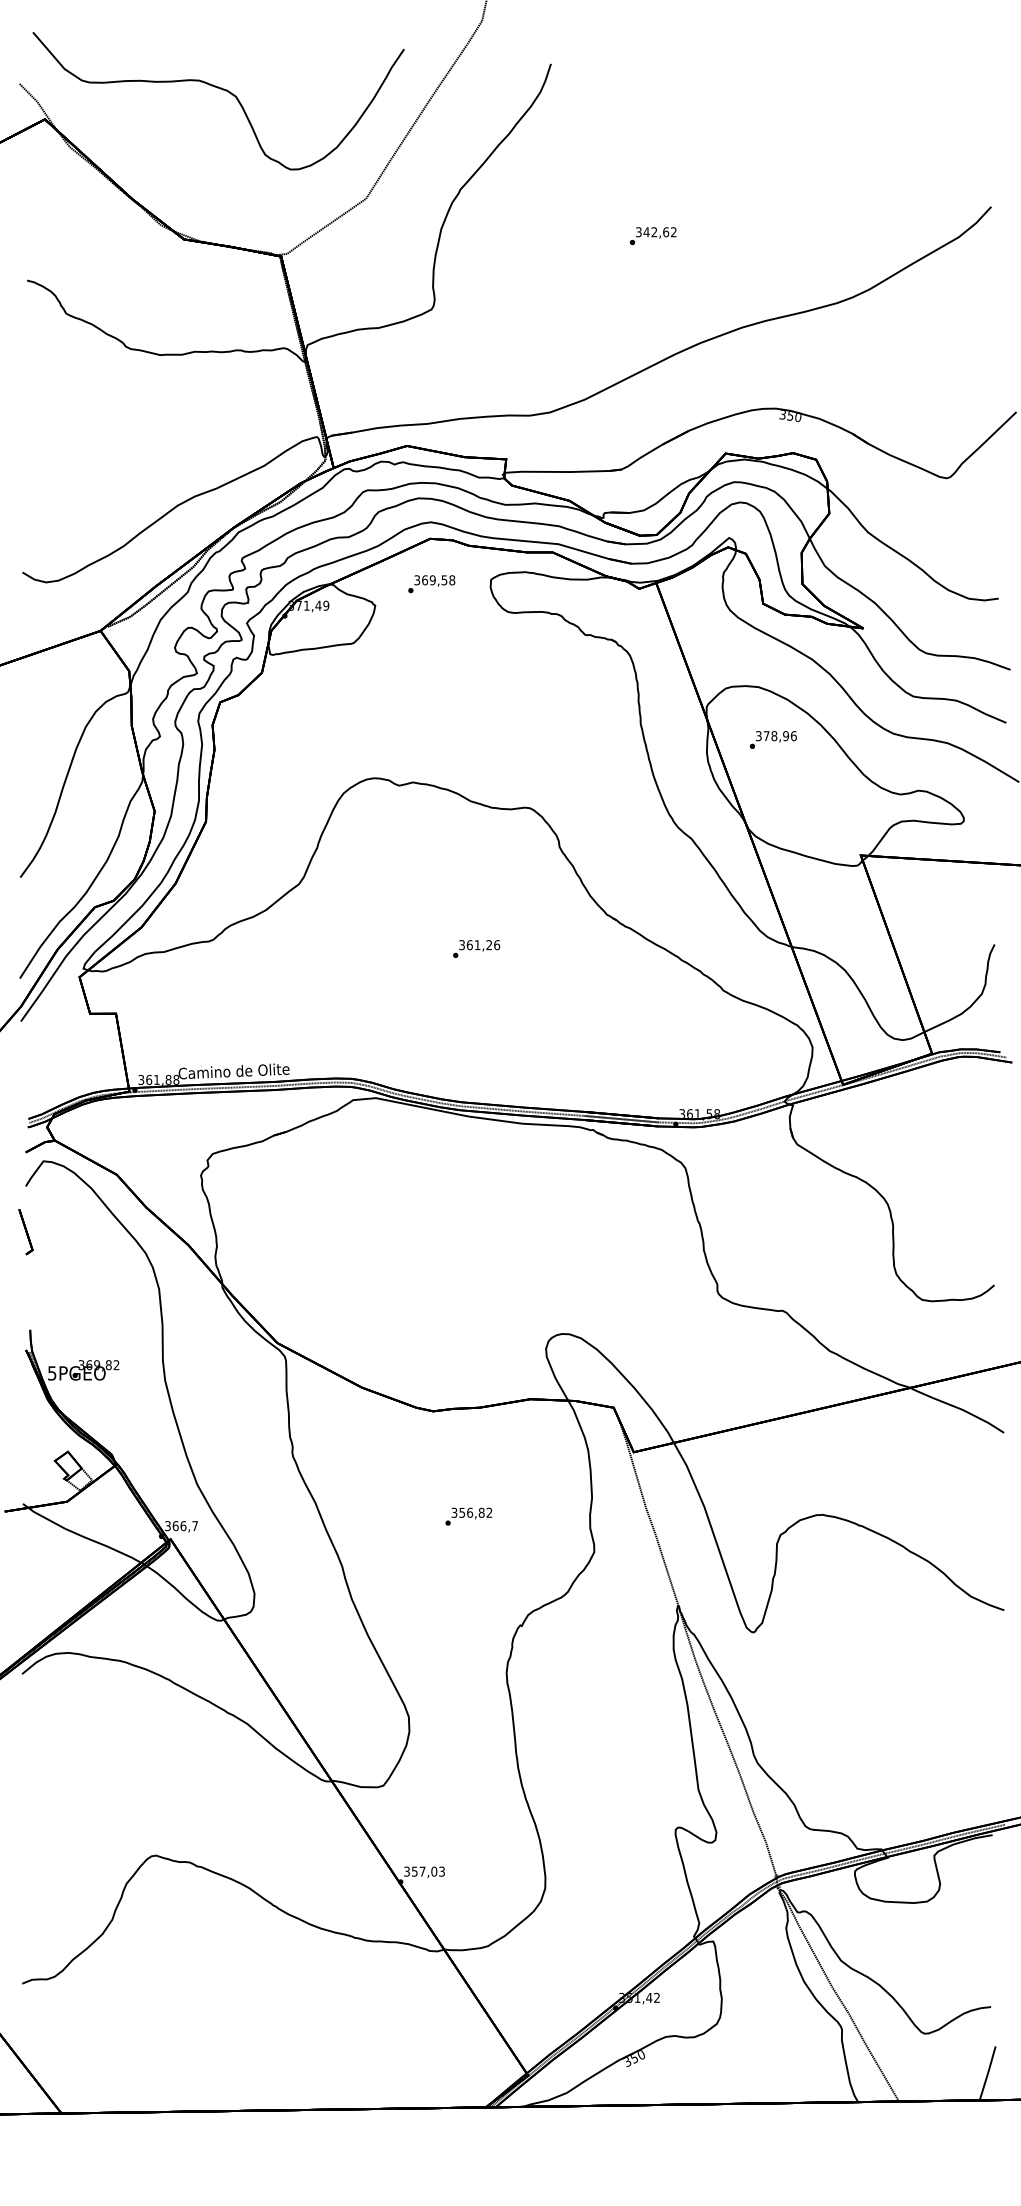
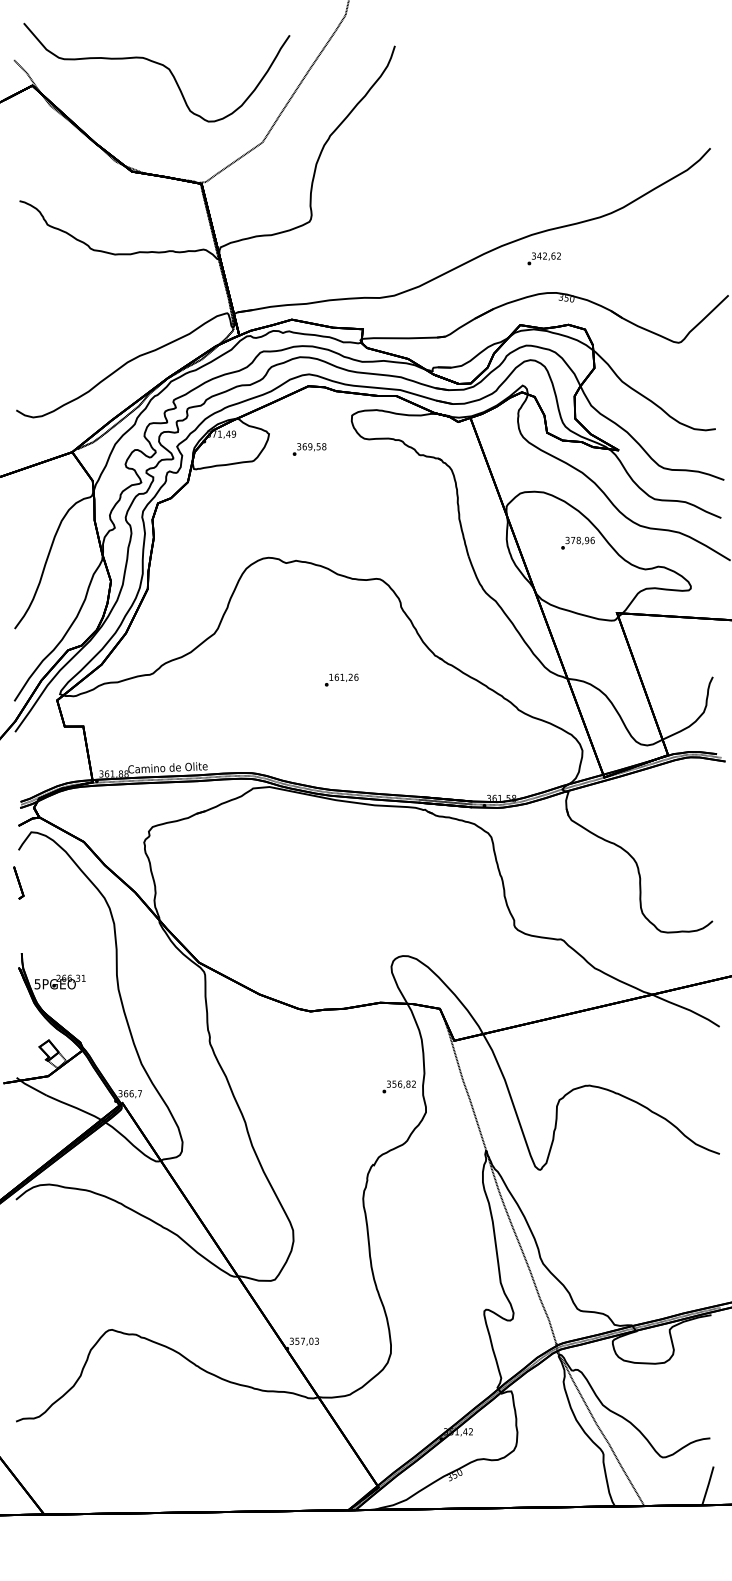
text: (652, 236) -> (543, 259), moved
text: (431, 584) -> (309, 449), moved
text: (772, 739) -> (577, 542), moved
text: (461, 945) -> (330, 677), 361,26 -> 161,26
text: (98, 1365) -> (70, 978), 369,82 -> 266,31
text: (468, 1516) -> (398, 1086), moved

